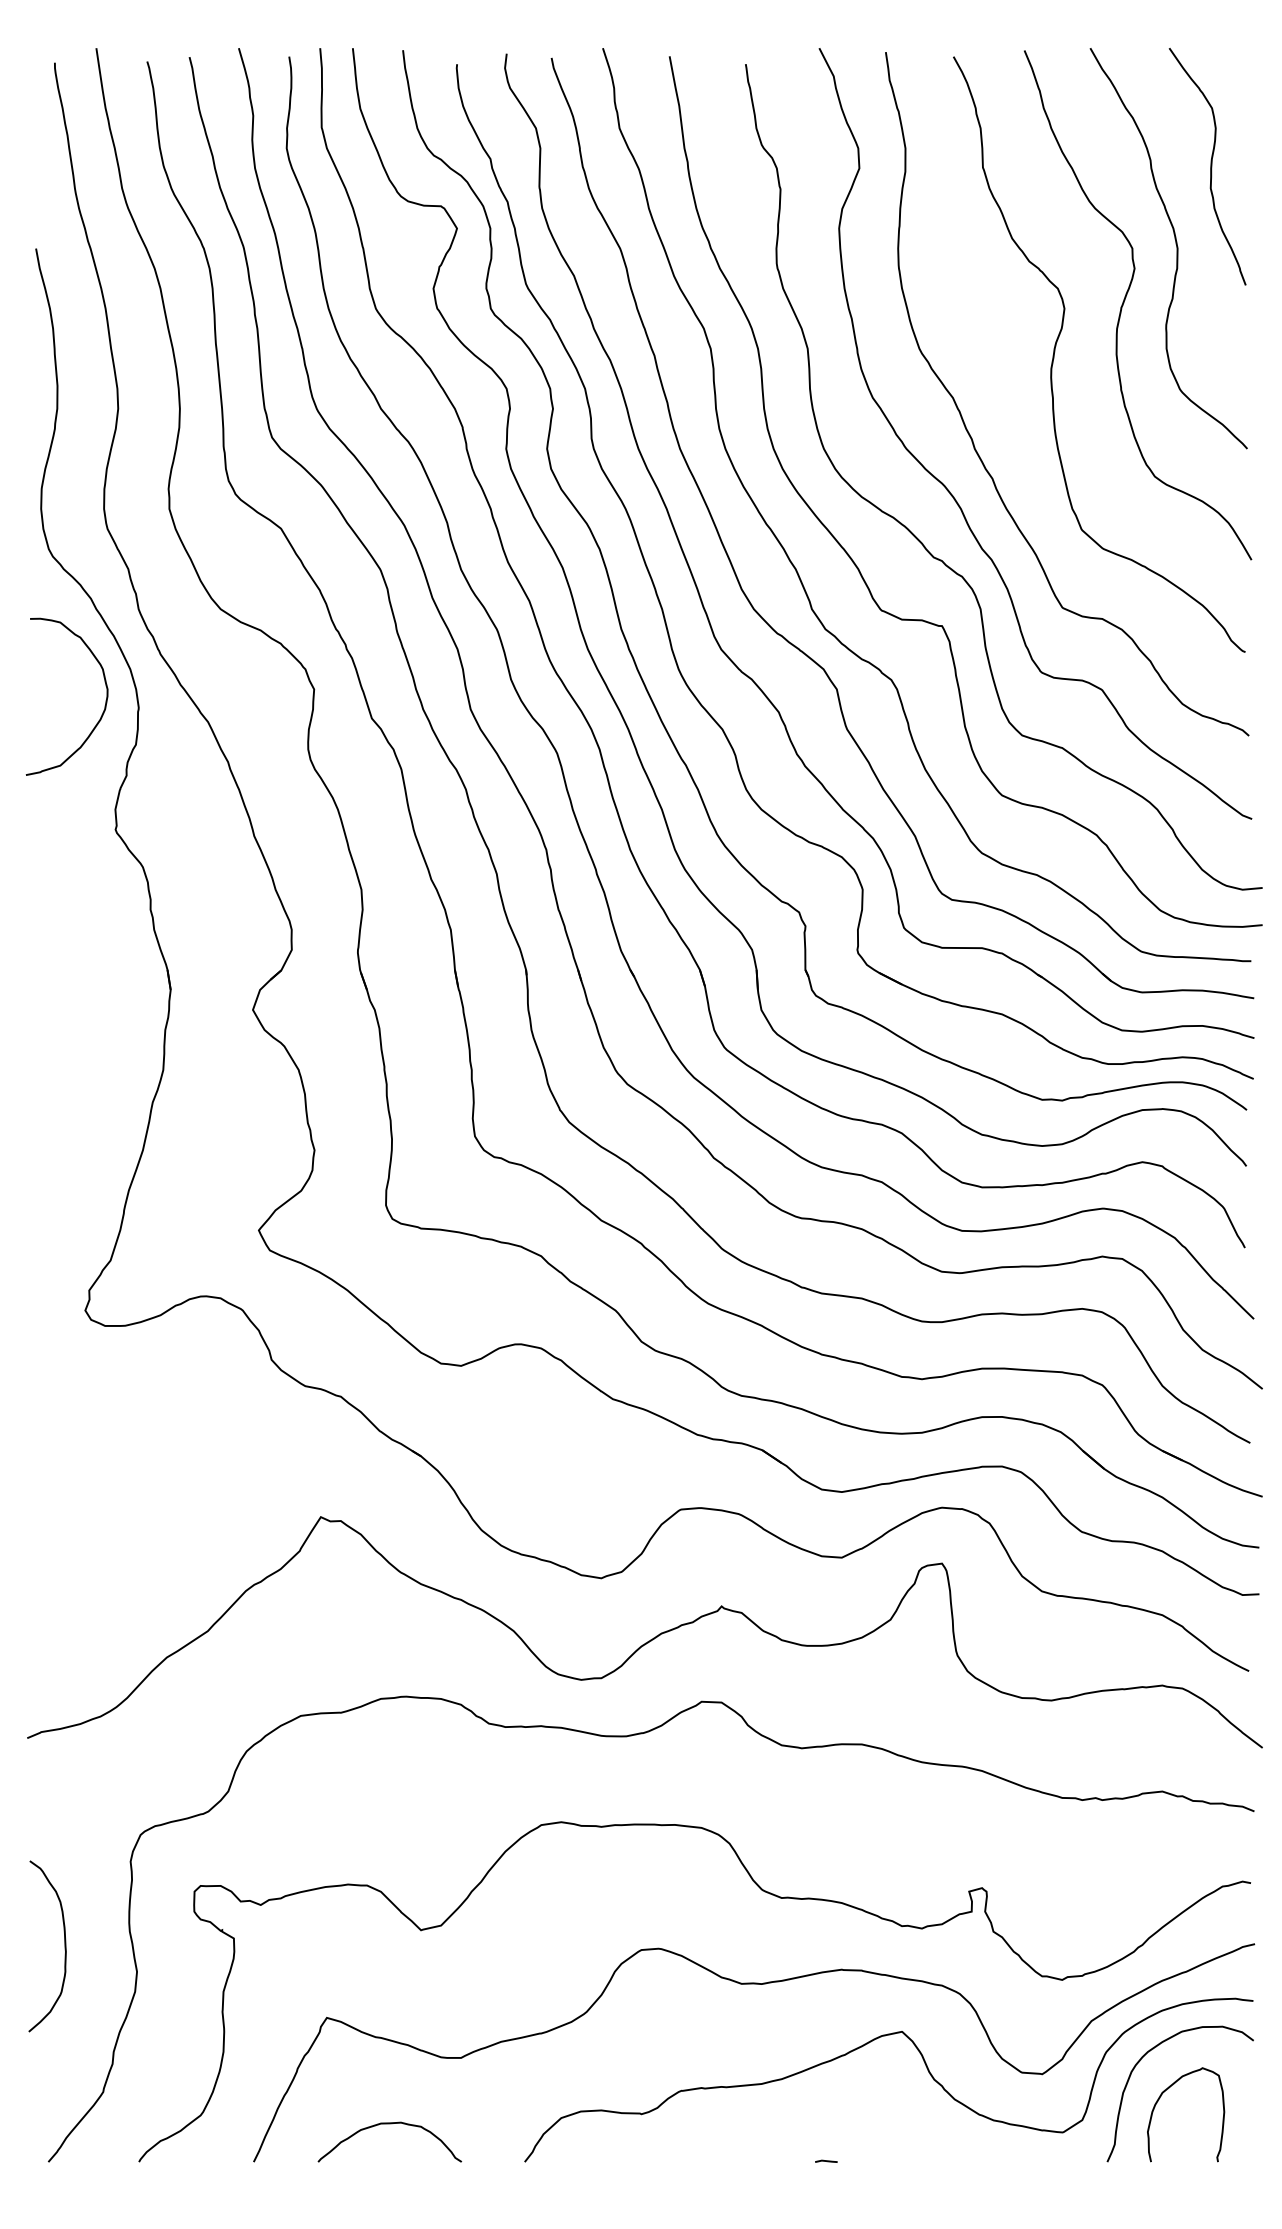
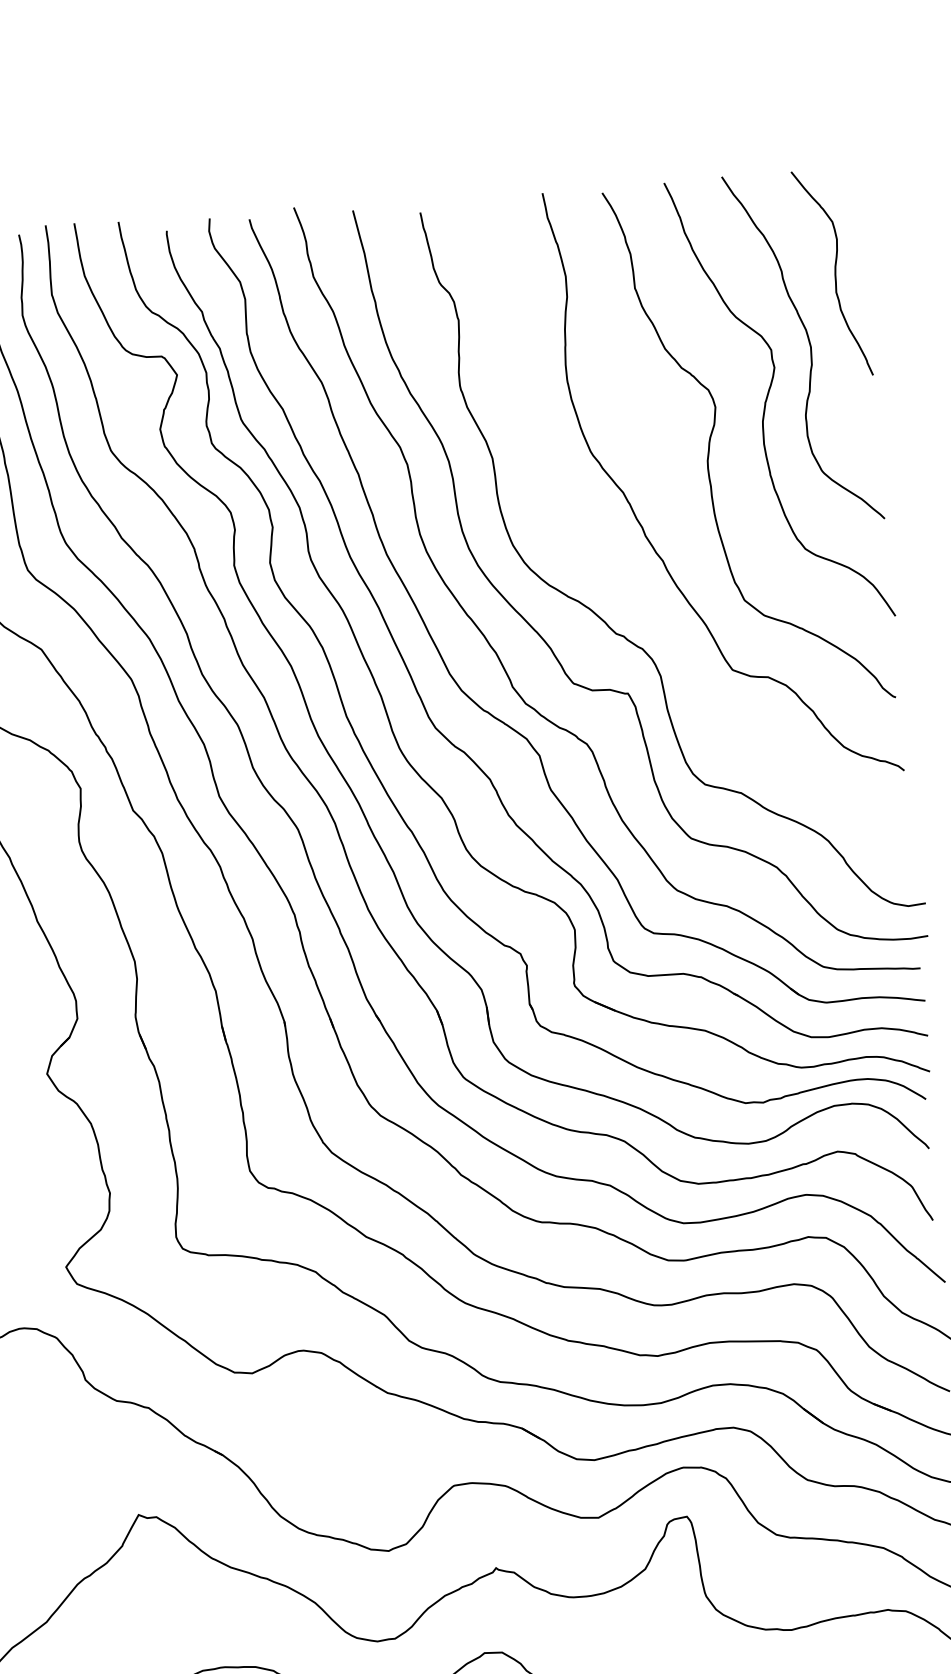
curve: (953, 495) -> (629, 578), removed

